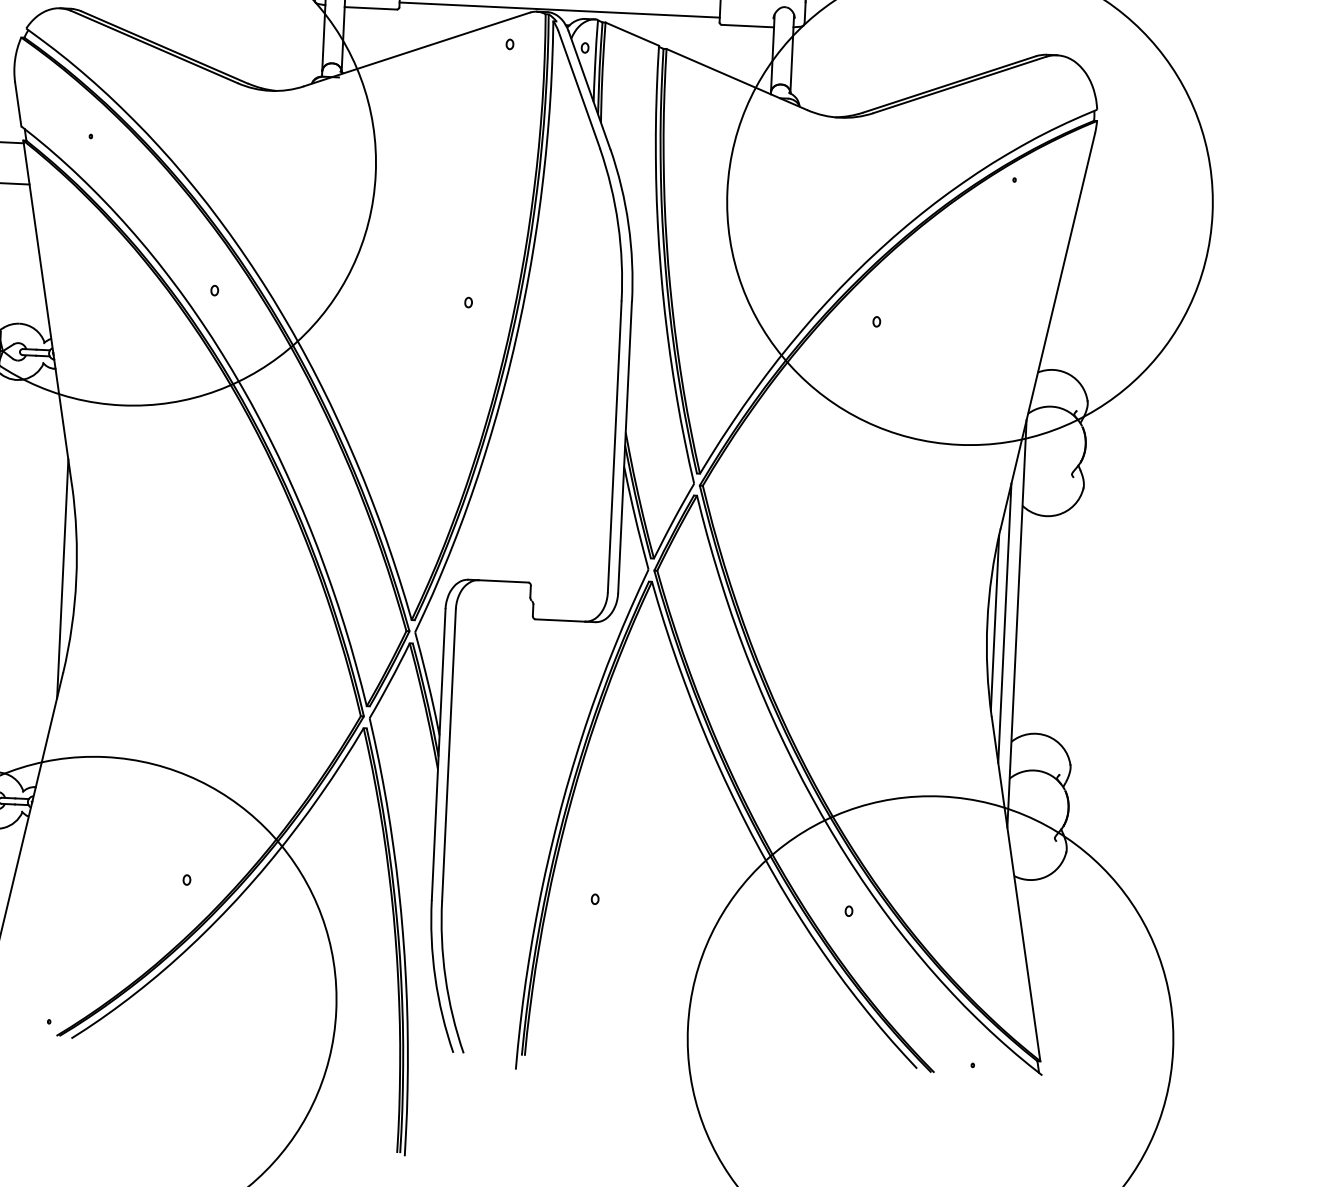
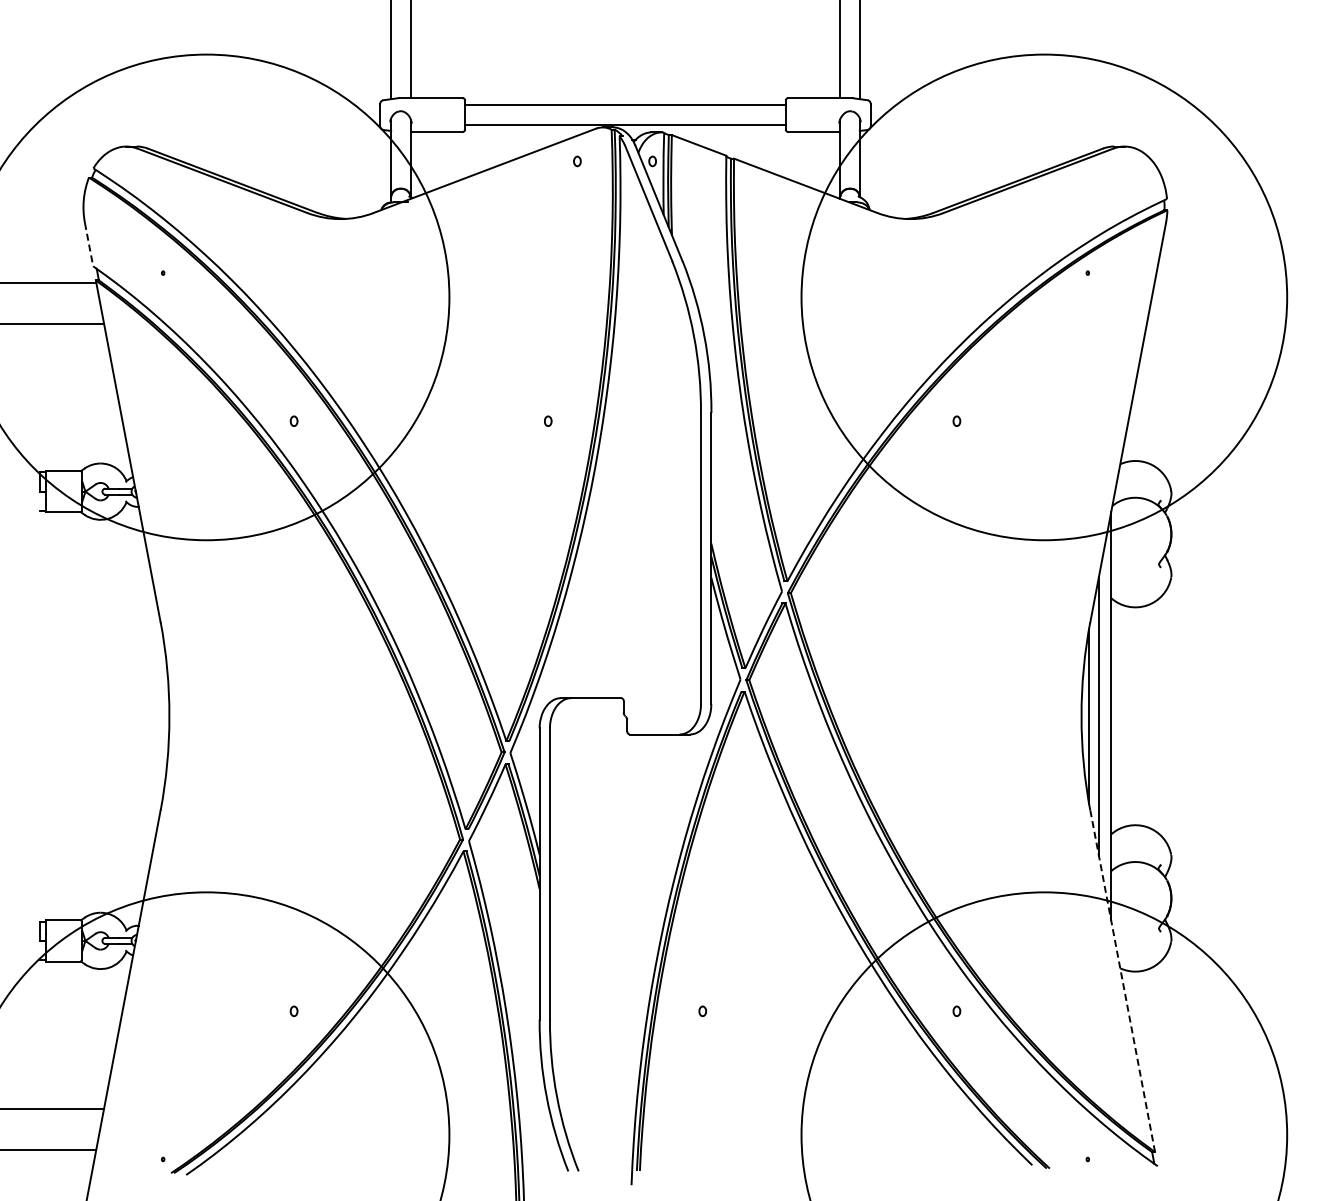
line: (18, 105) -> (89, 245), solid -> dashed
line: (62, 578) -> (155, 715), removed
line: (1015, 889) -> (1122, 981), solid -> dashed

